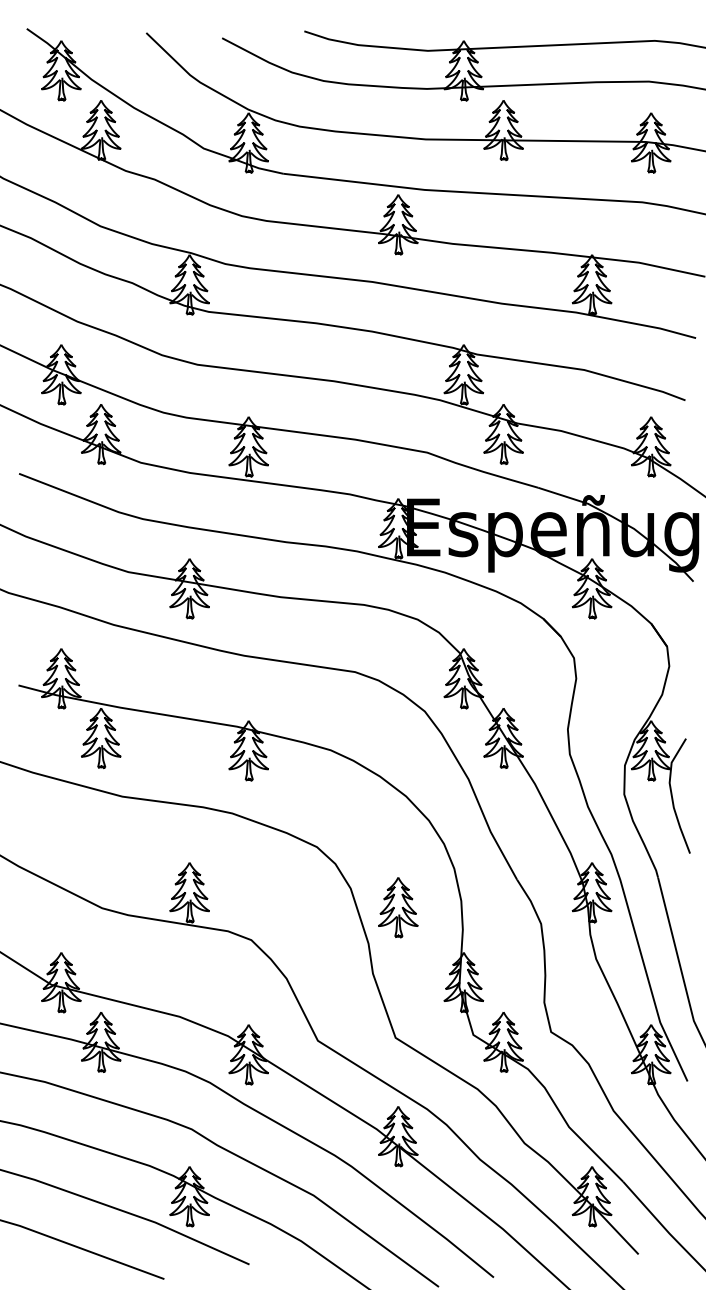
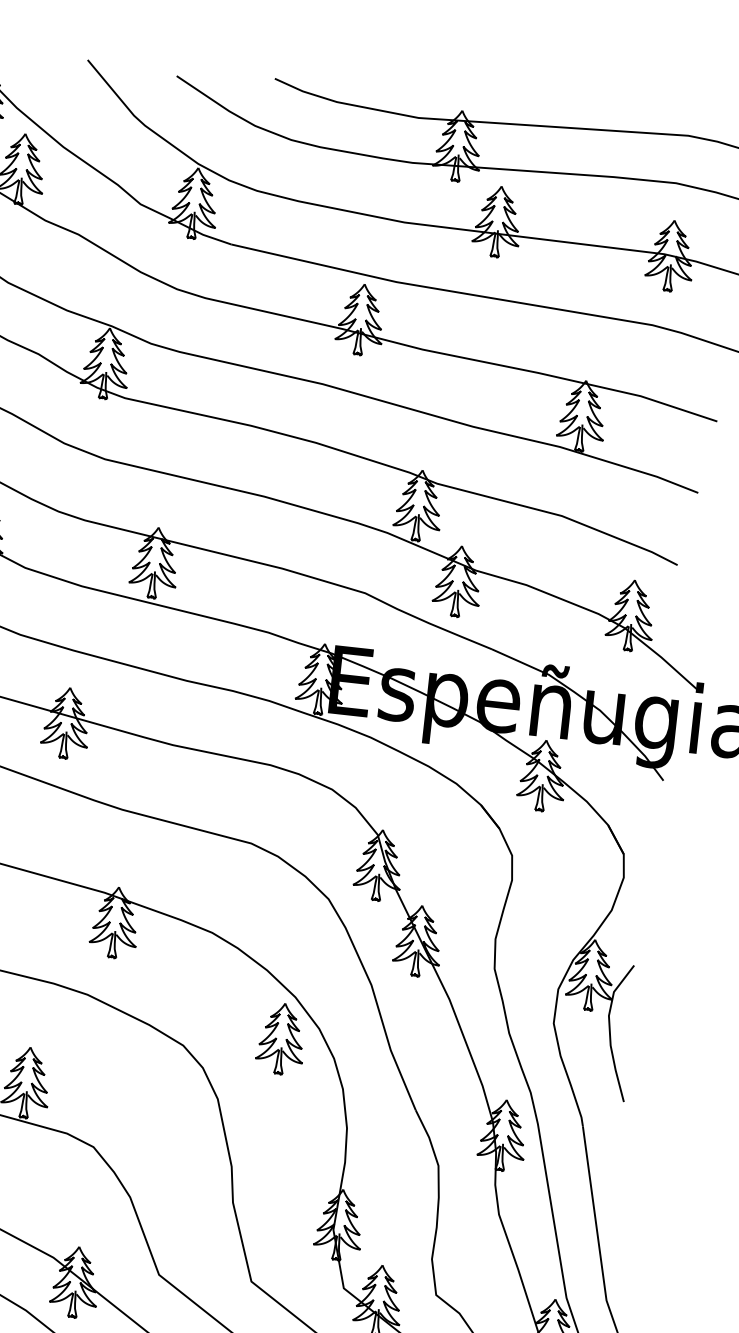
part: (398, 907) -> (281, 1038), moved

